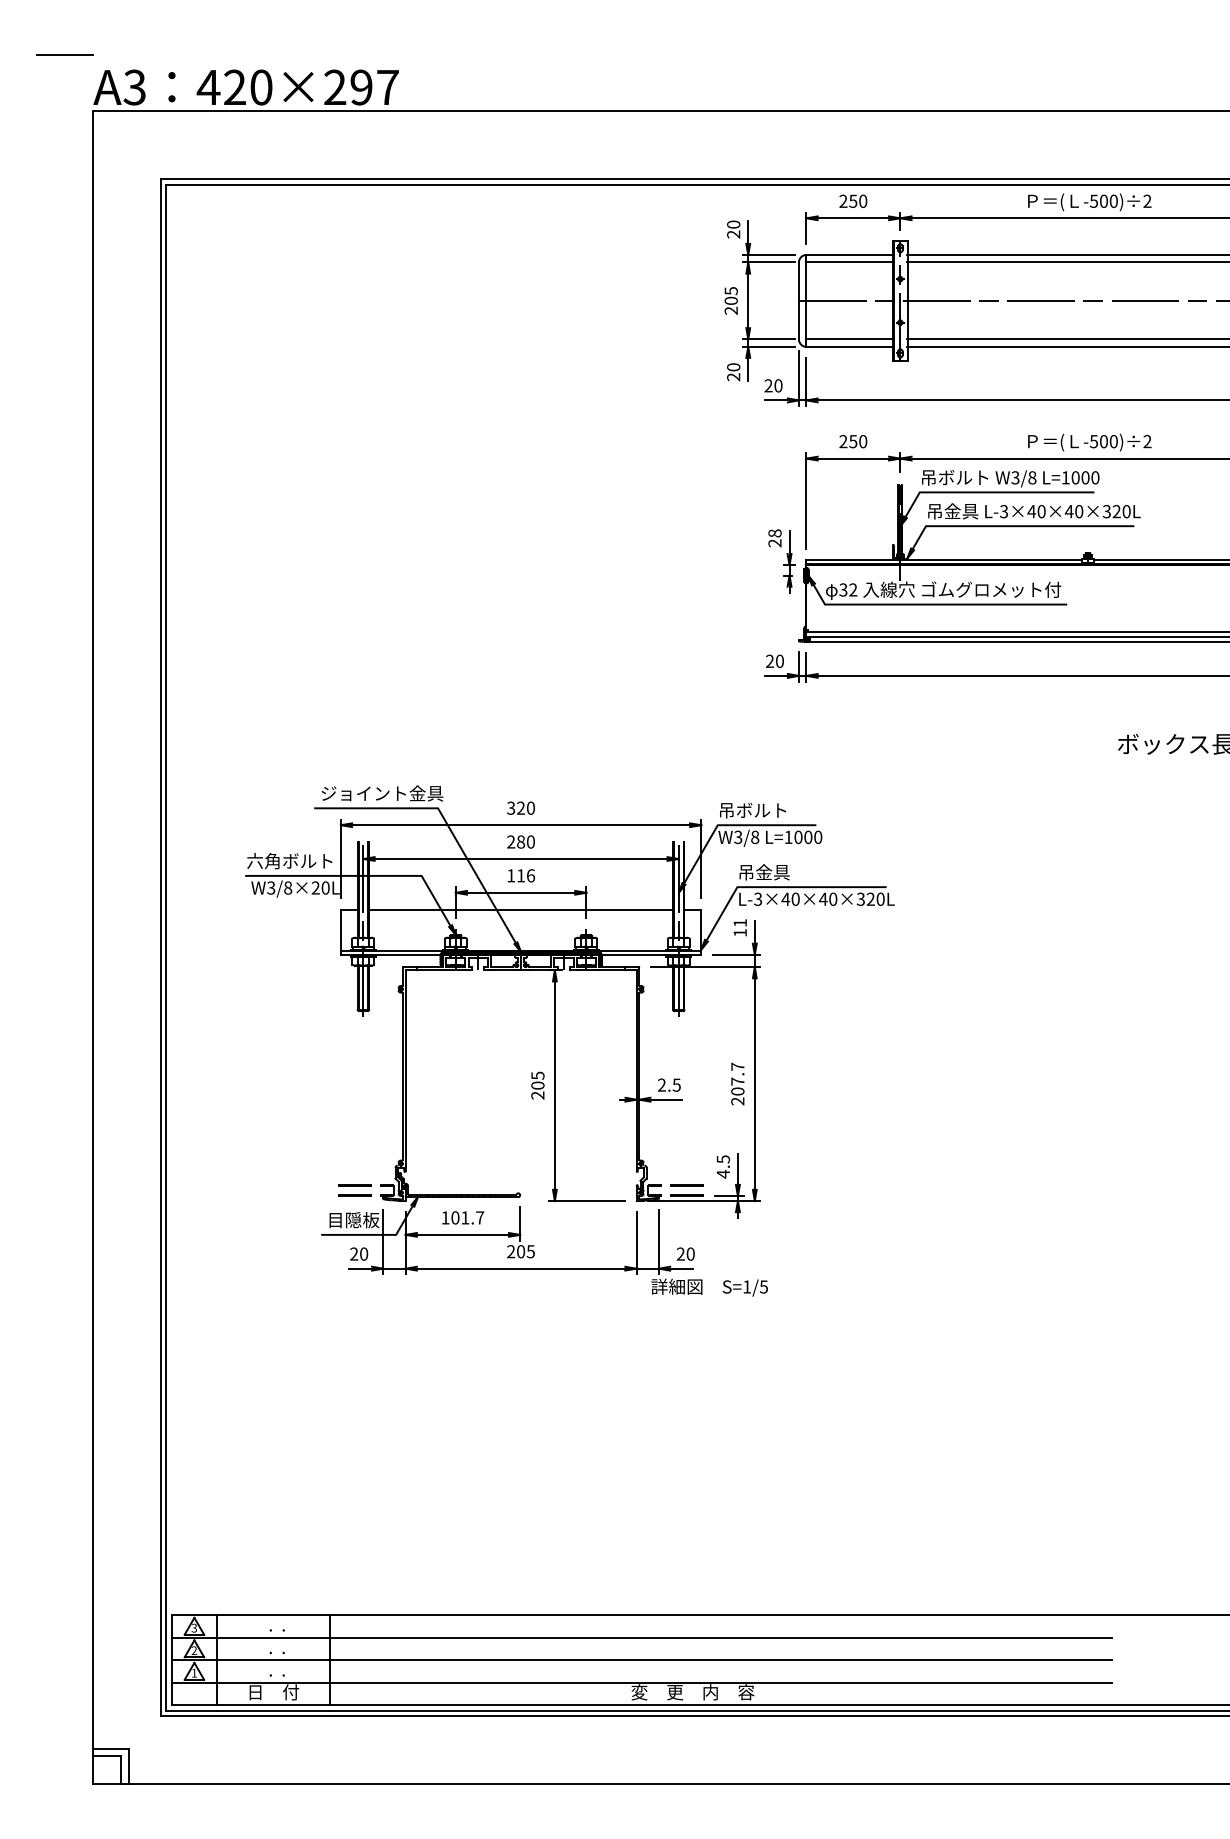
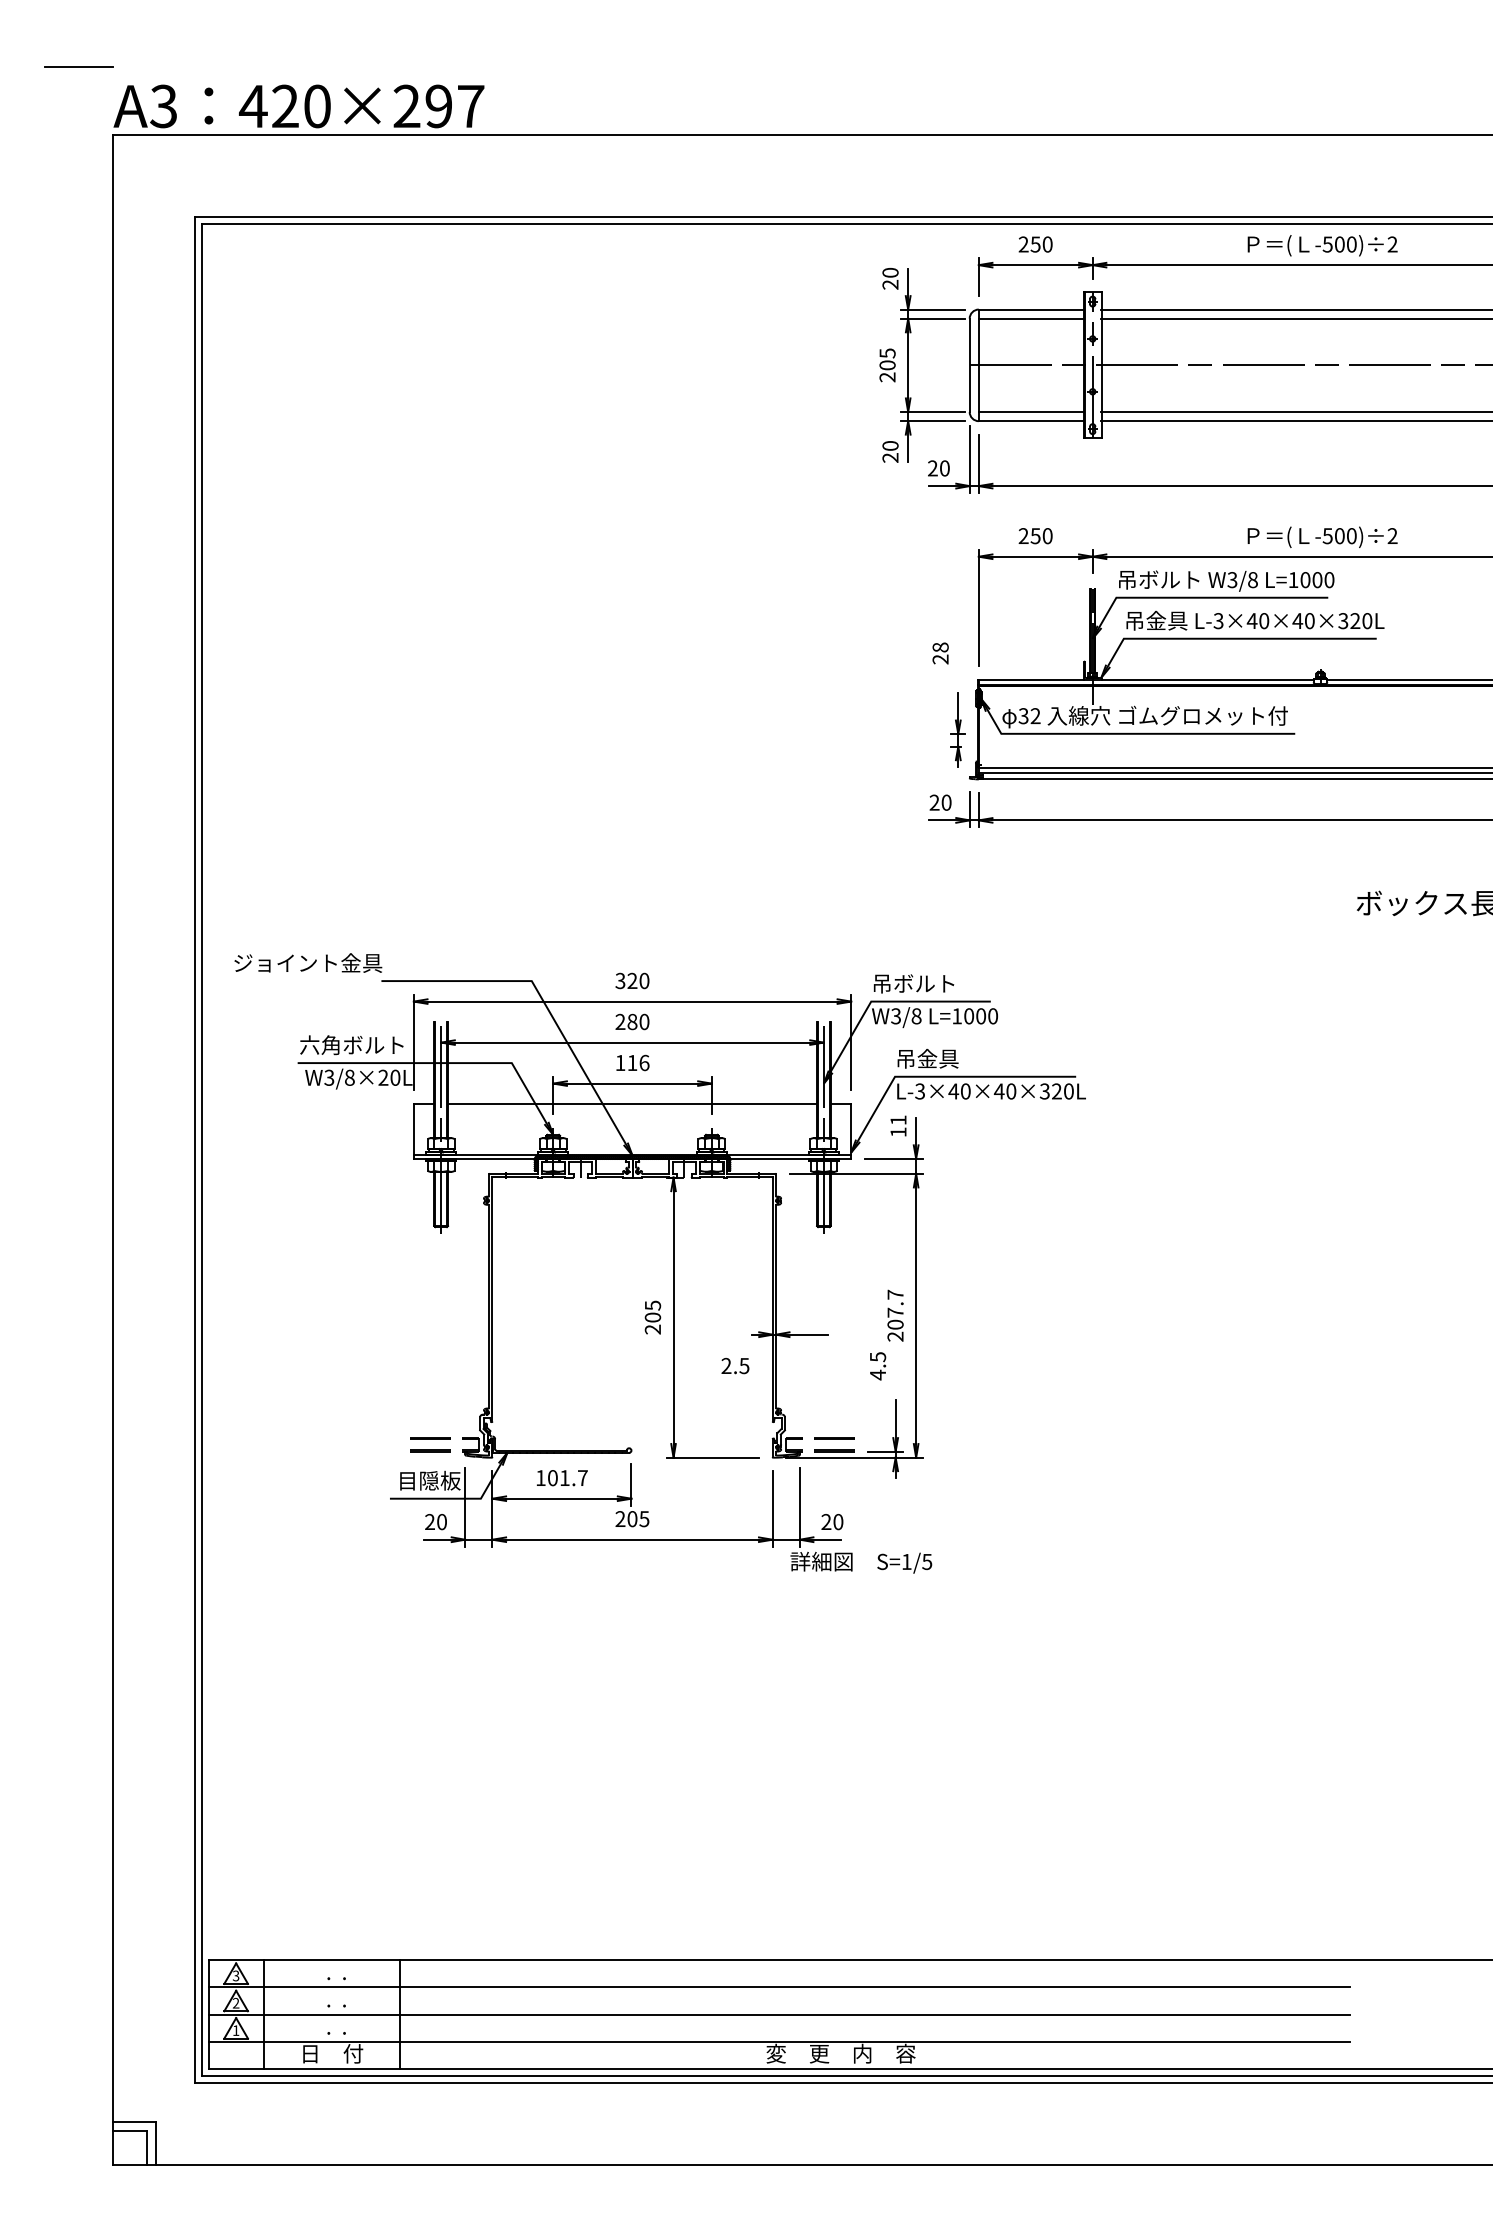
part: (788, 561) -> (957, 729), moved
text: (382, 793) -> (308, 962), moved
text: (669, 1084) -> (735, 1365), moved
text: (723, 1167) -> (878, 1366), moved

